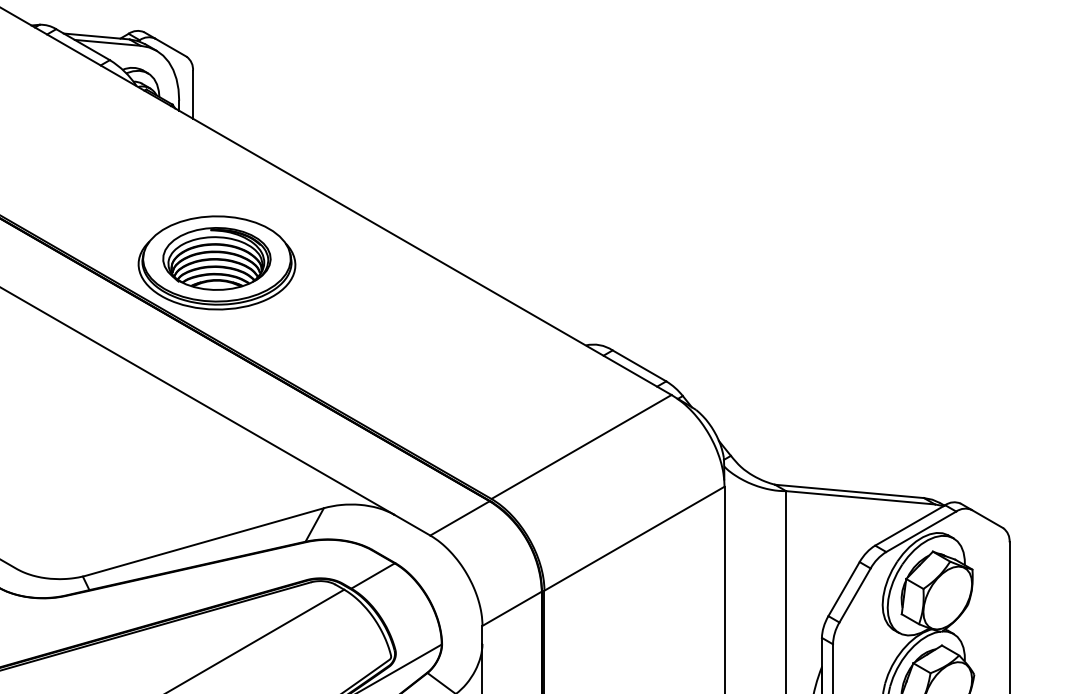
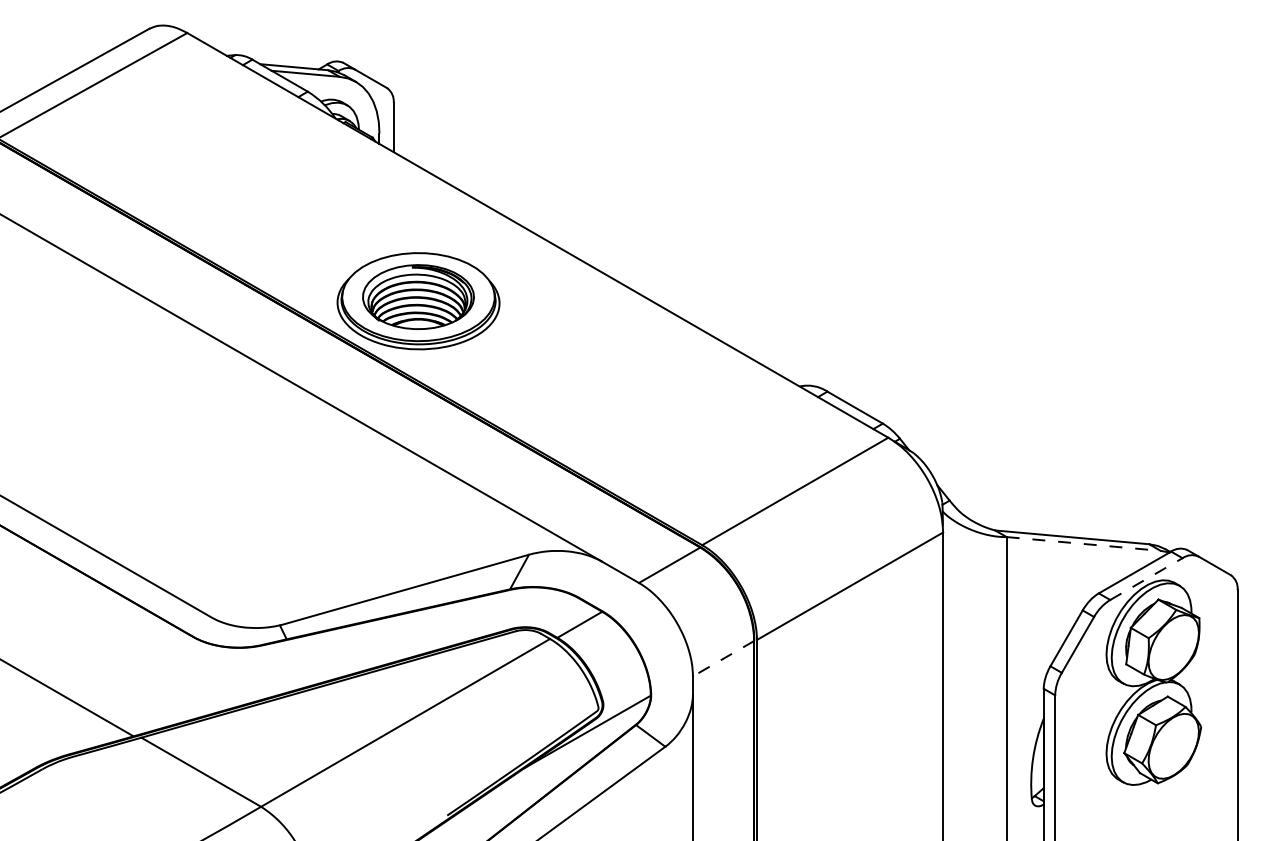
line: (861, 498) -> (1084, 544), solid -> dashed
line: (921, 532) -> (1146, 579), solid -> dashed
line: (512, 608) -> (723, 658), solid -> dashed

